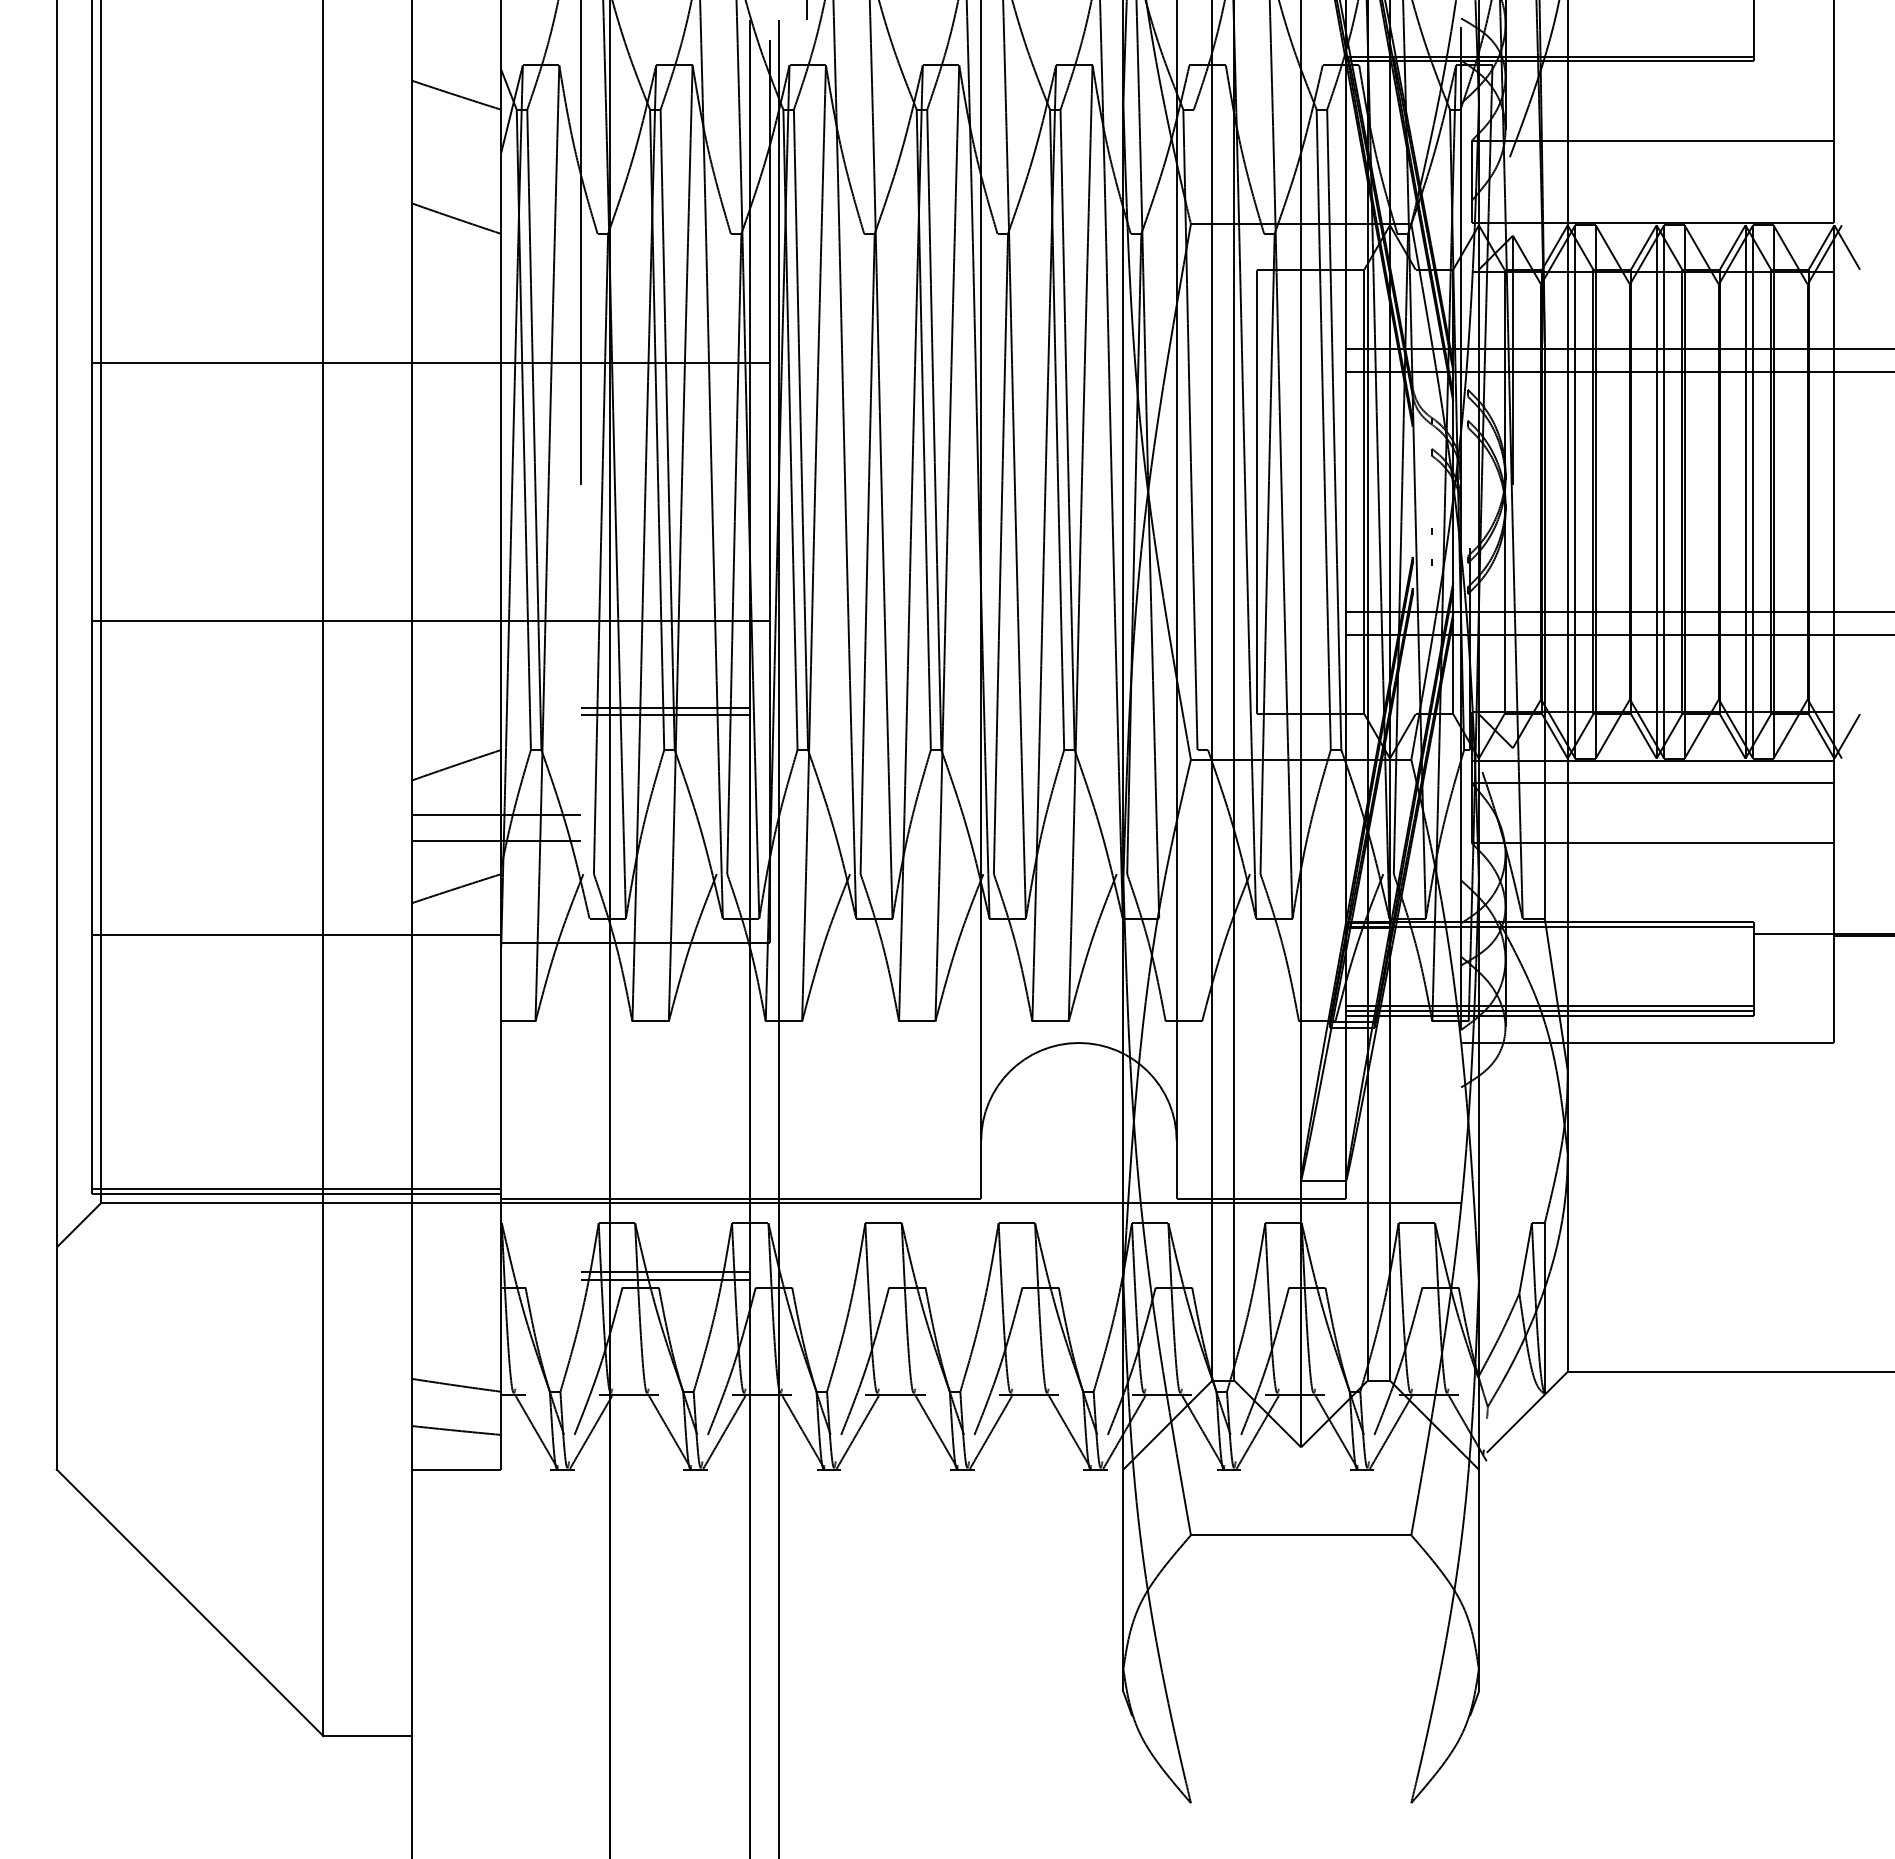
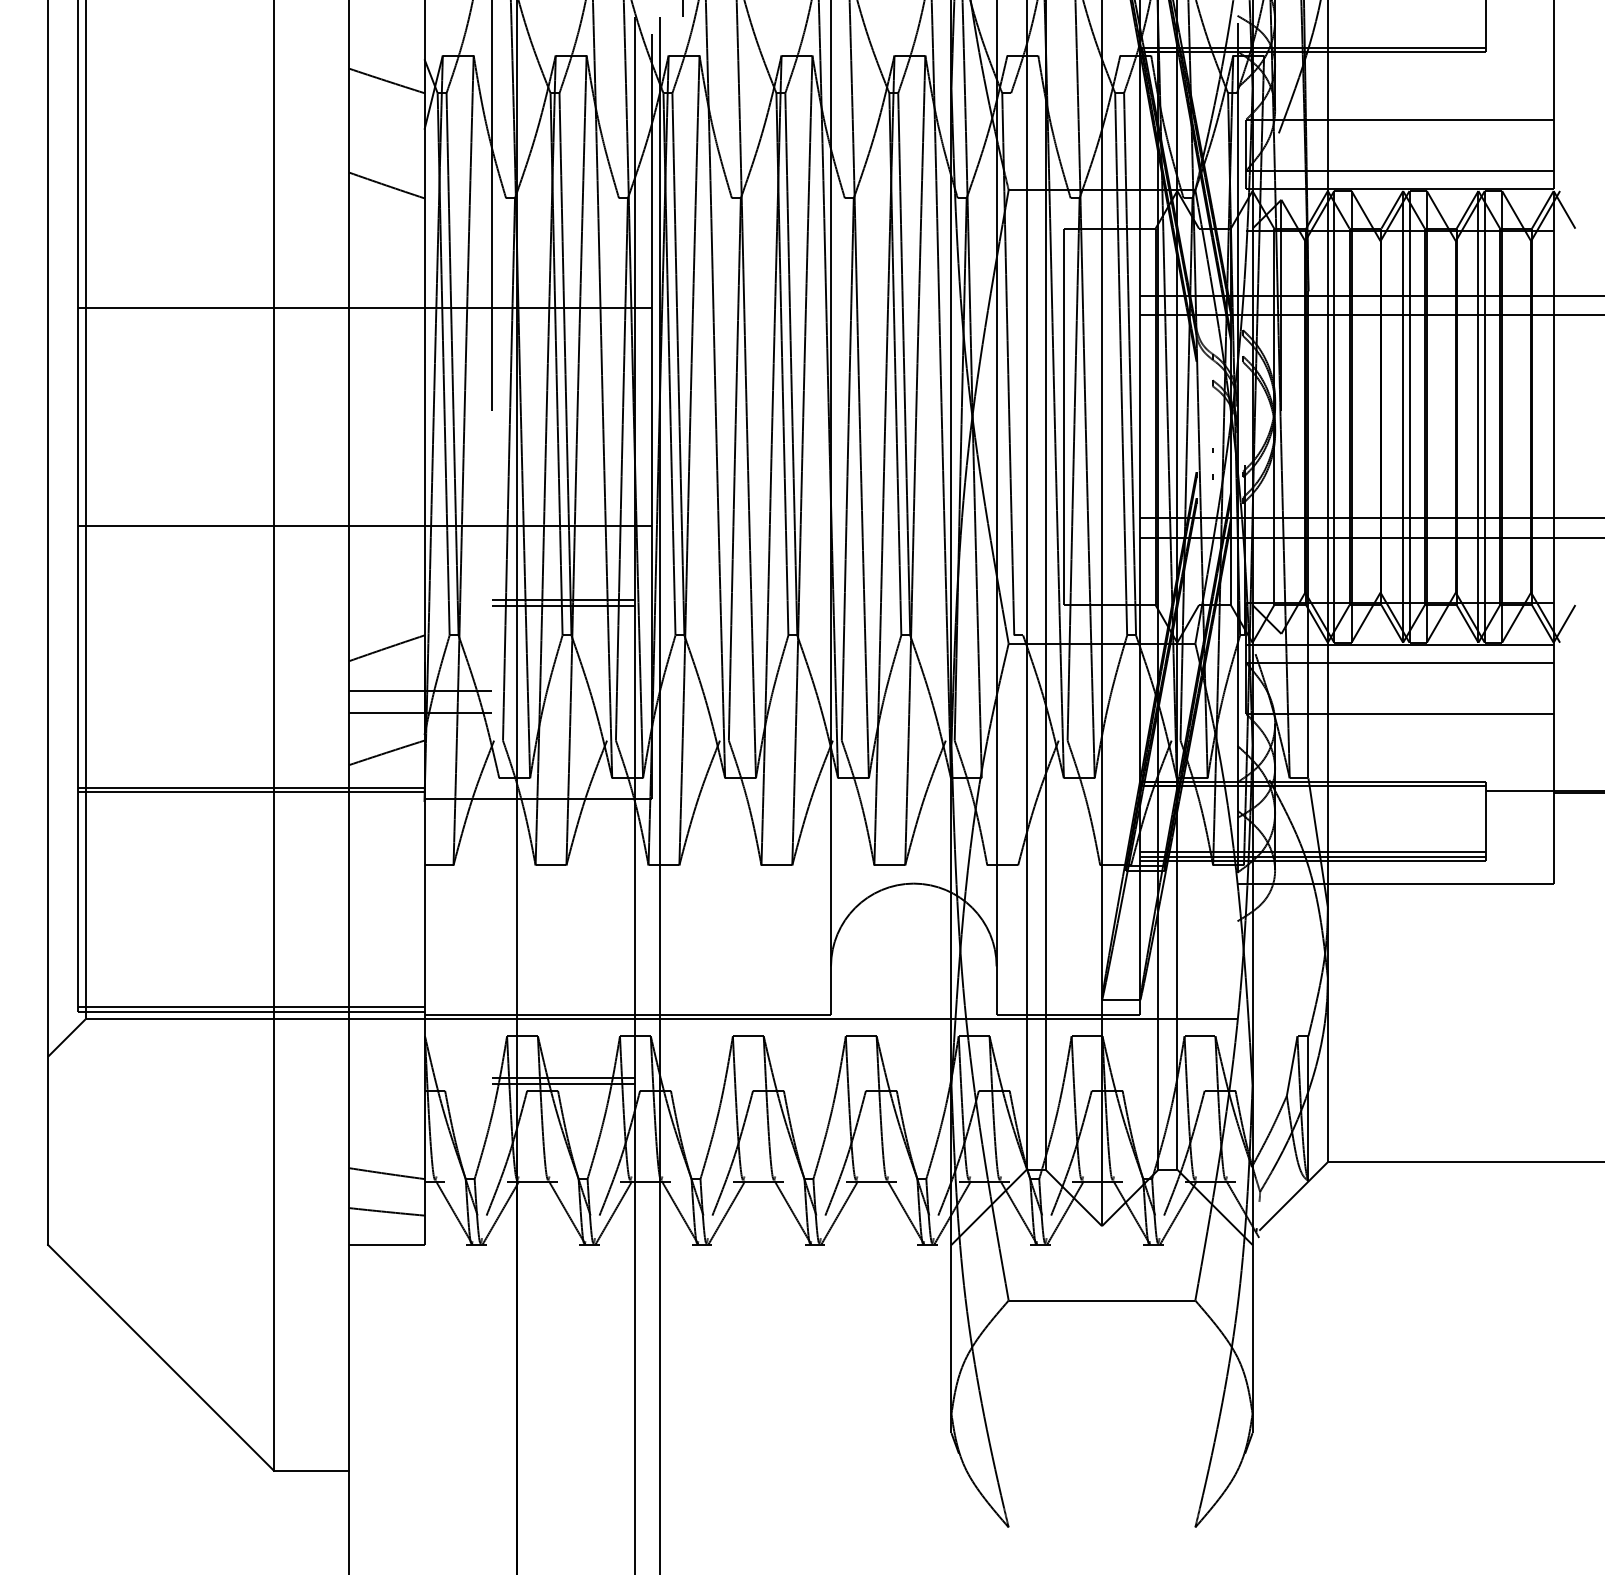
line: (1652, 201) -> (1399, 170), added
line: (296, 929) -> (251, 787), added

